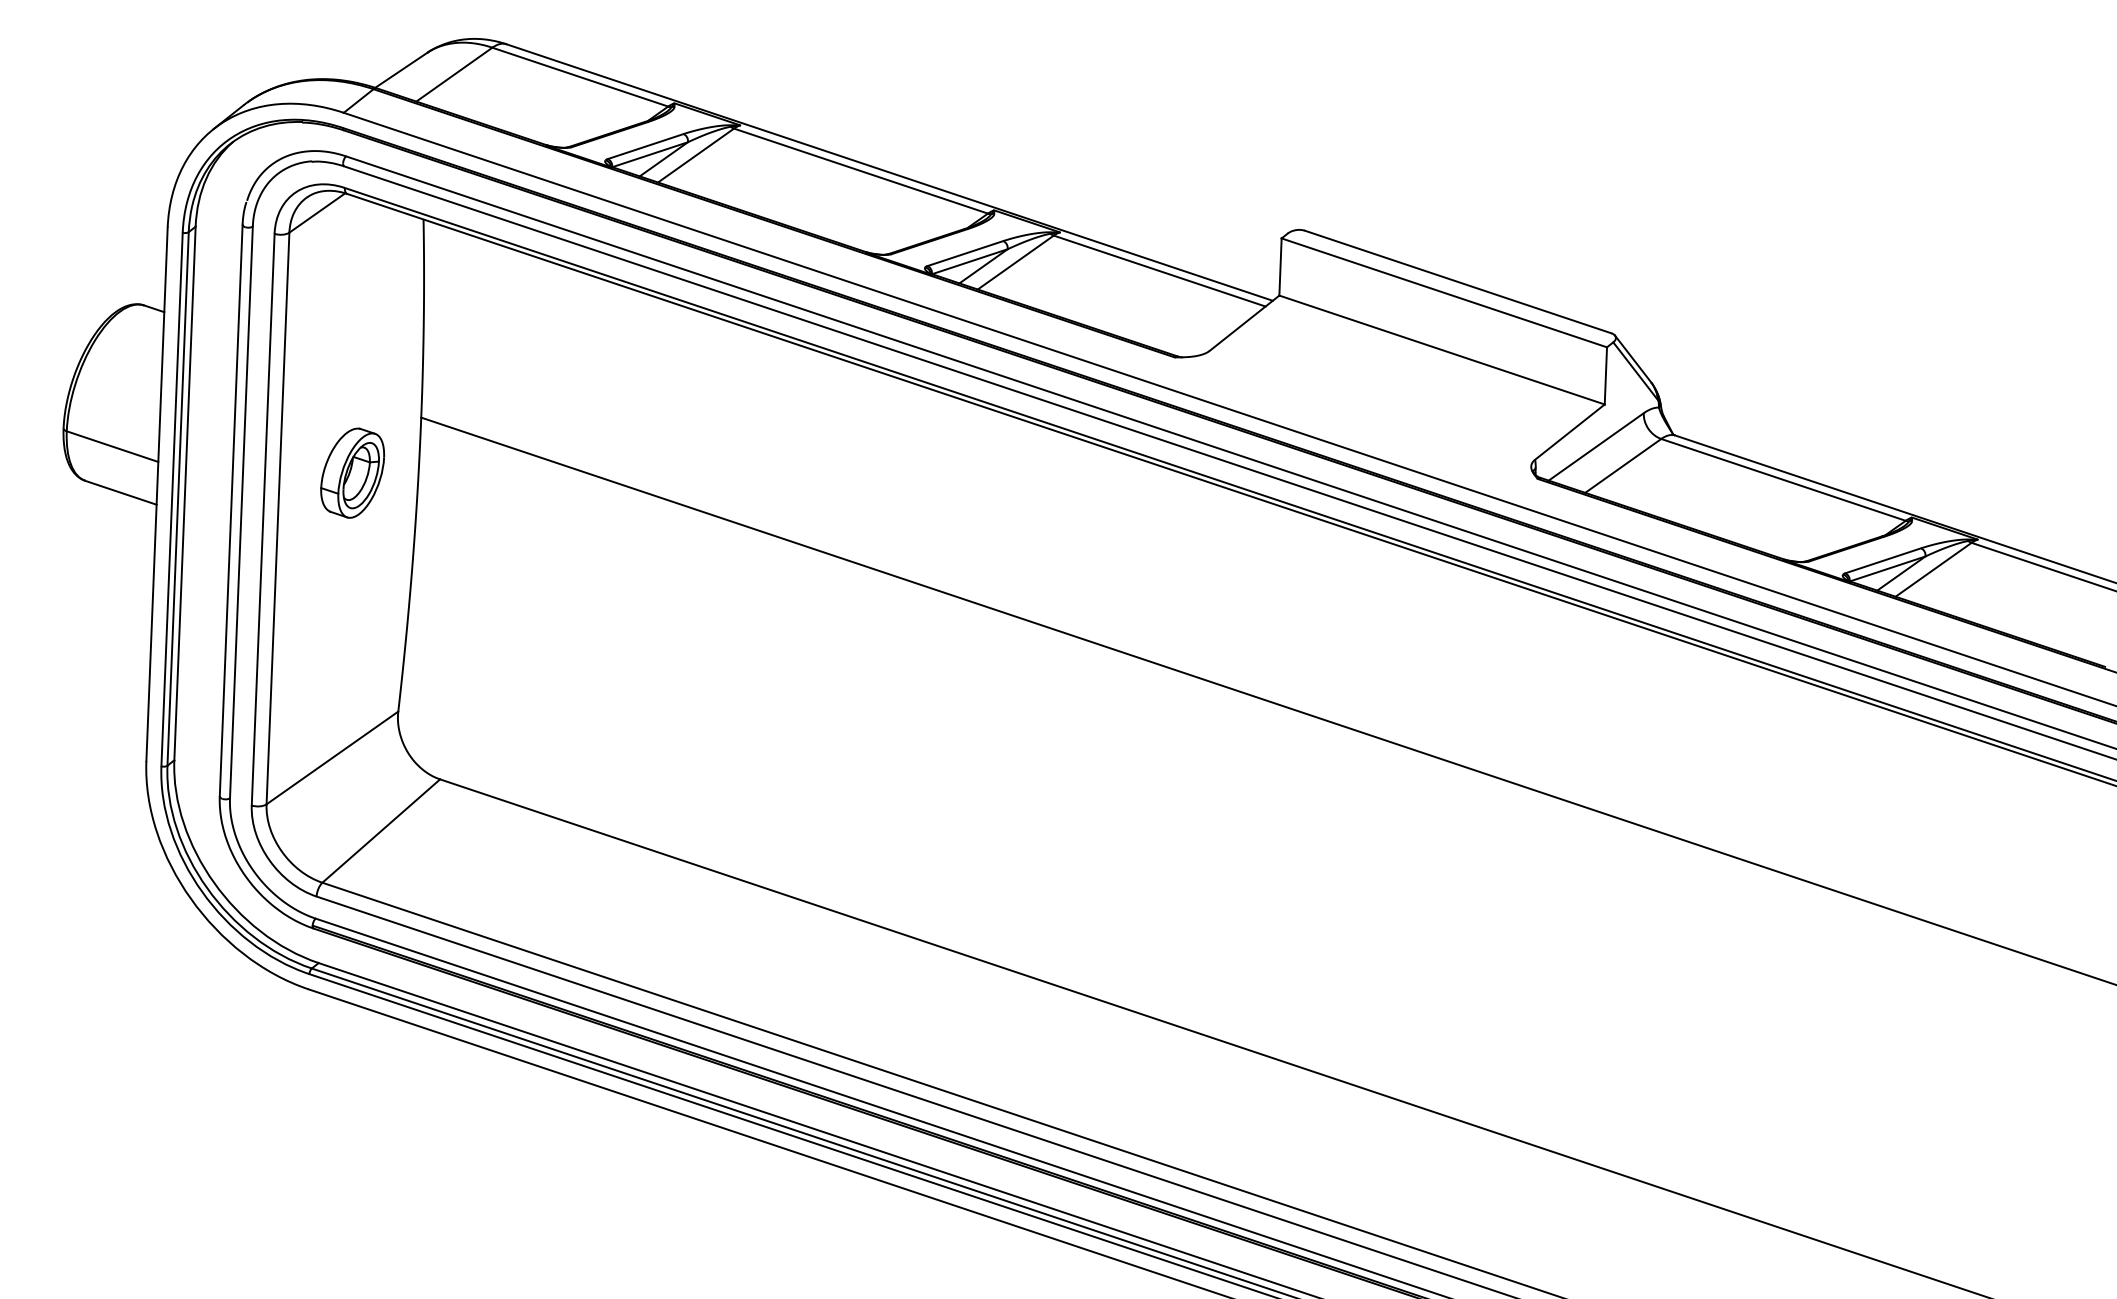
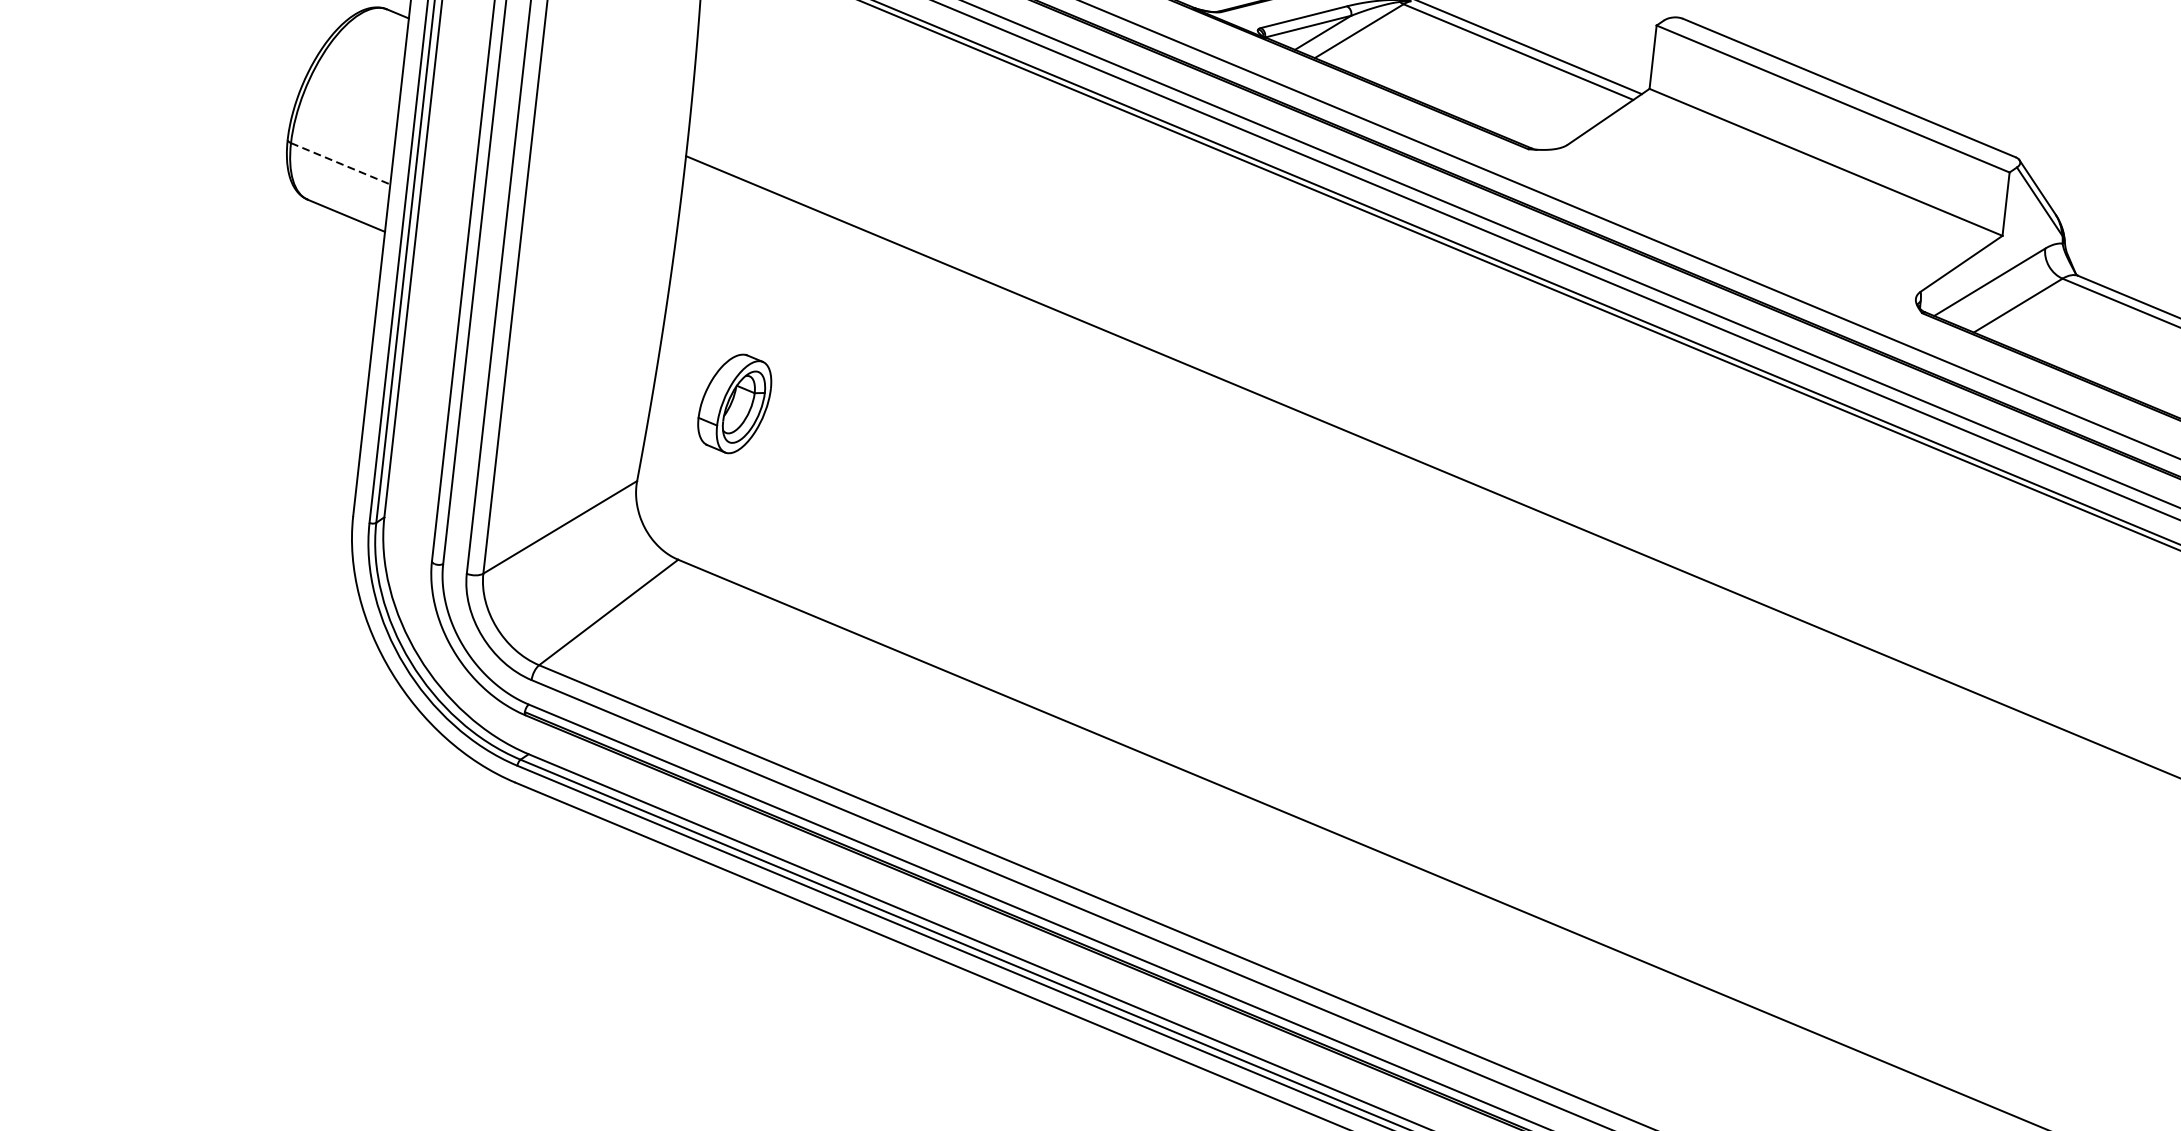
line: (113, 446) -> (341, 163), solid -> dashed
part: (352, 472) -> (734, 403), moved

